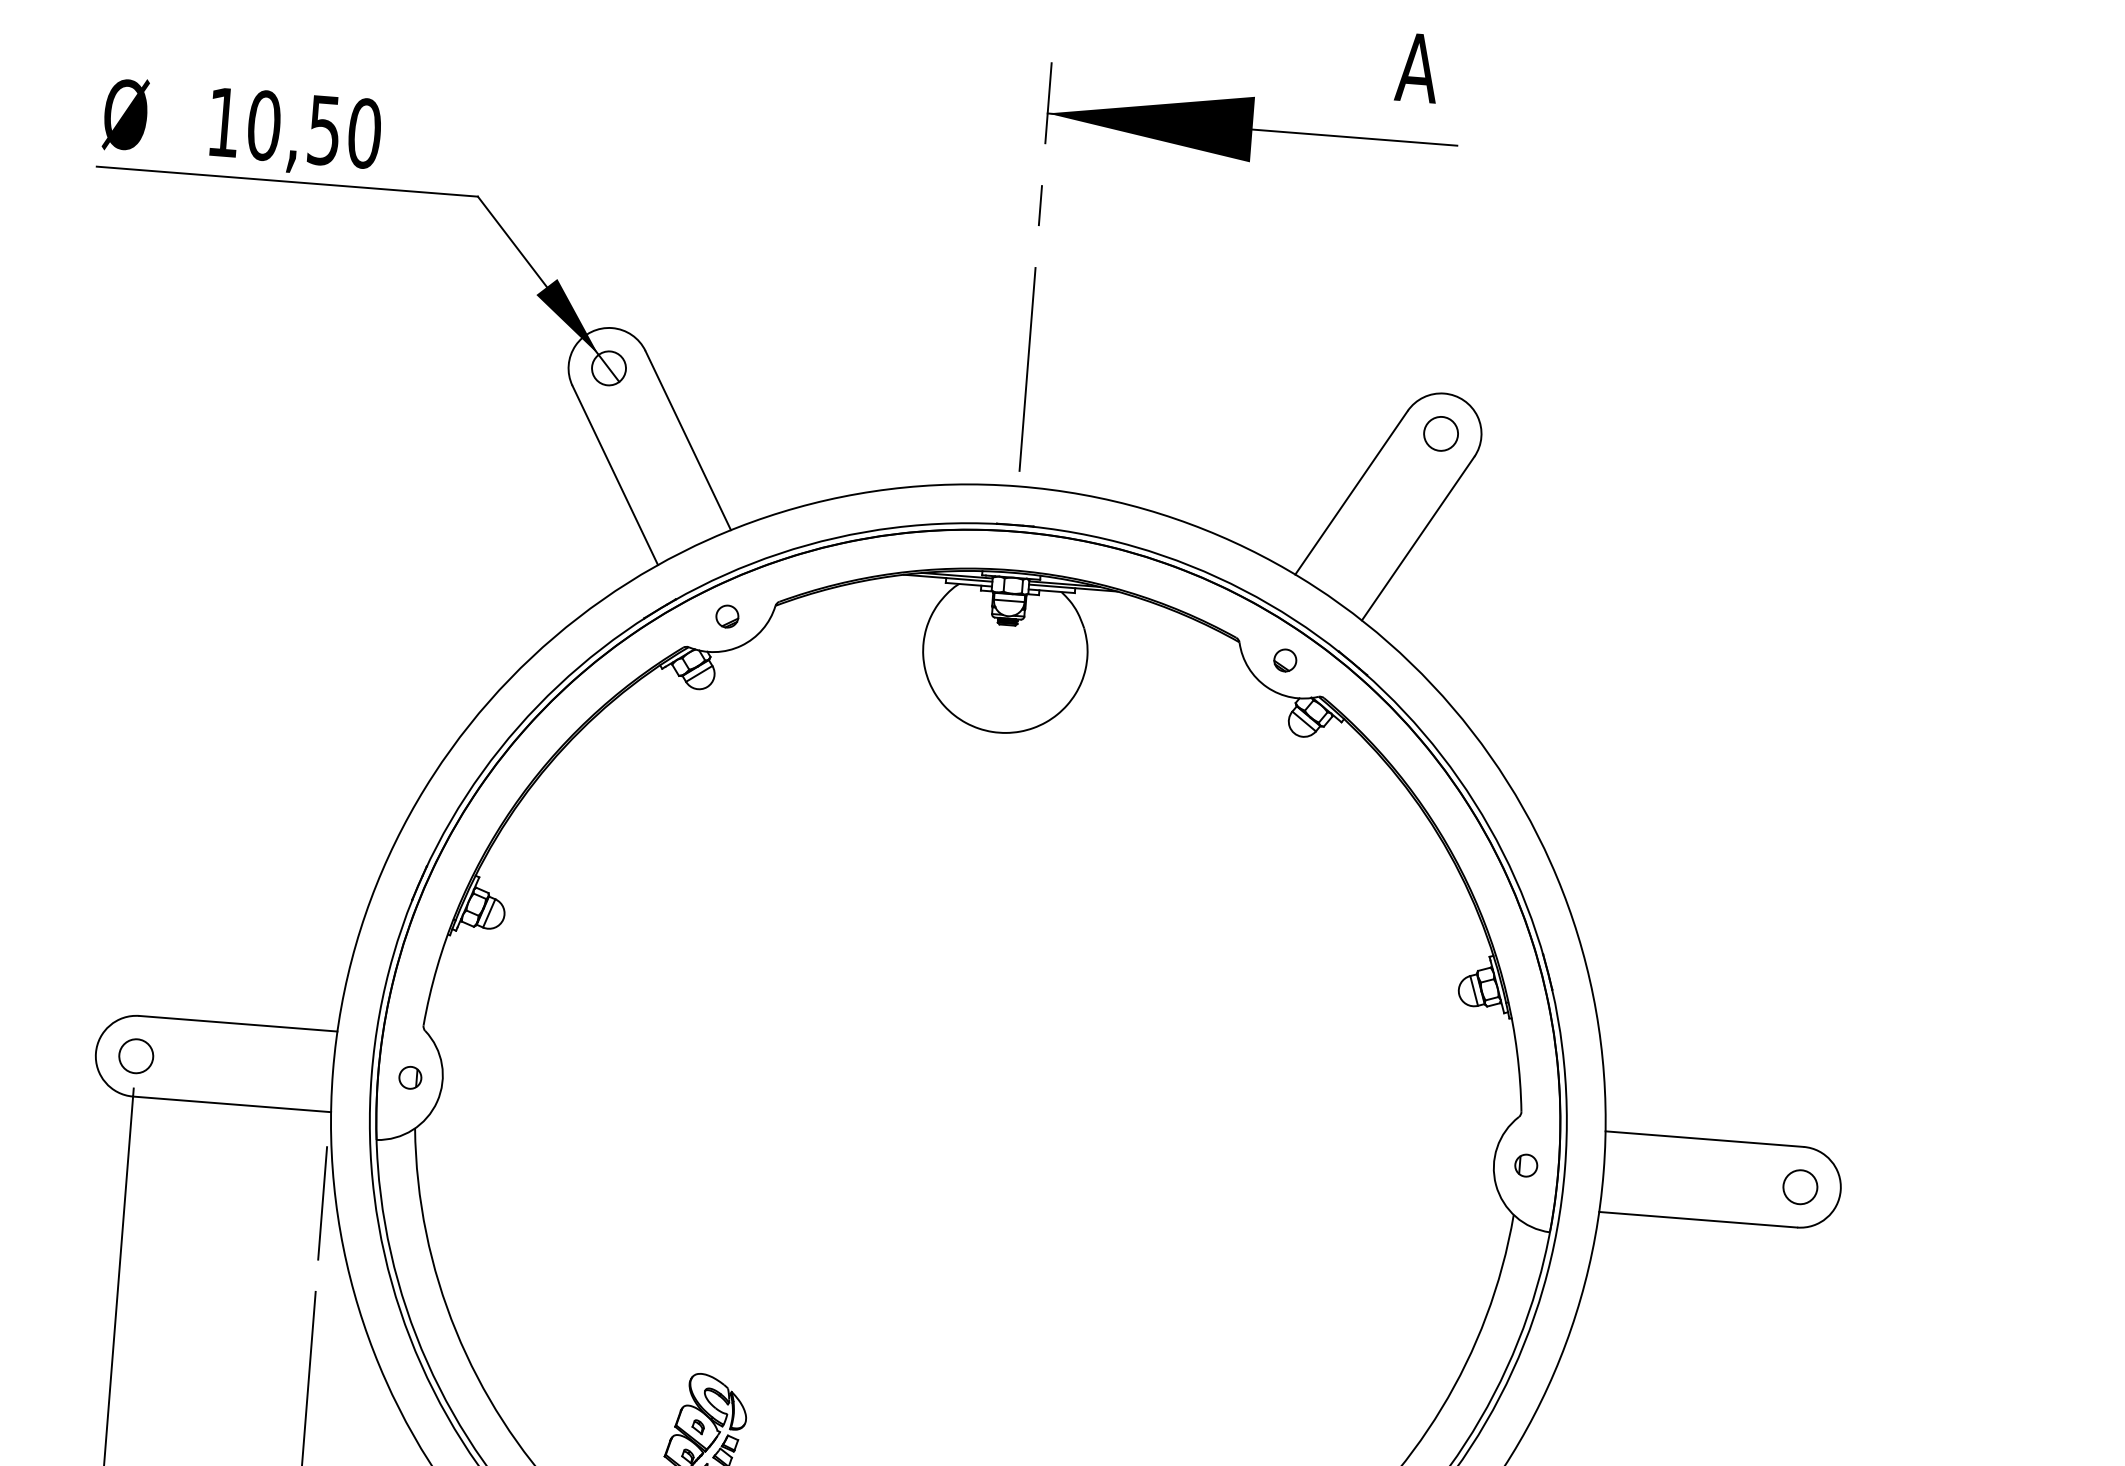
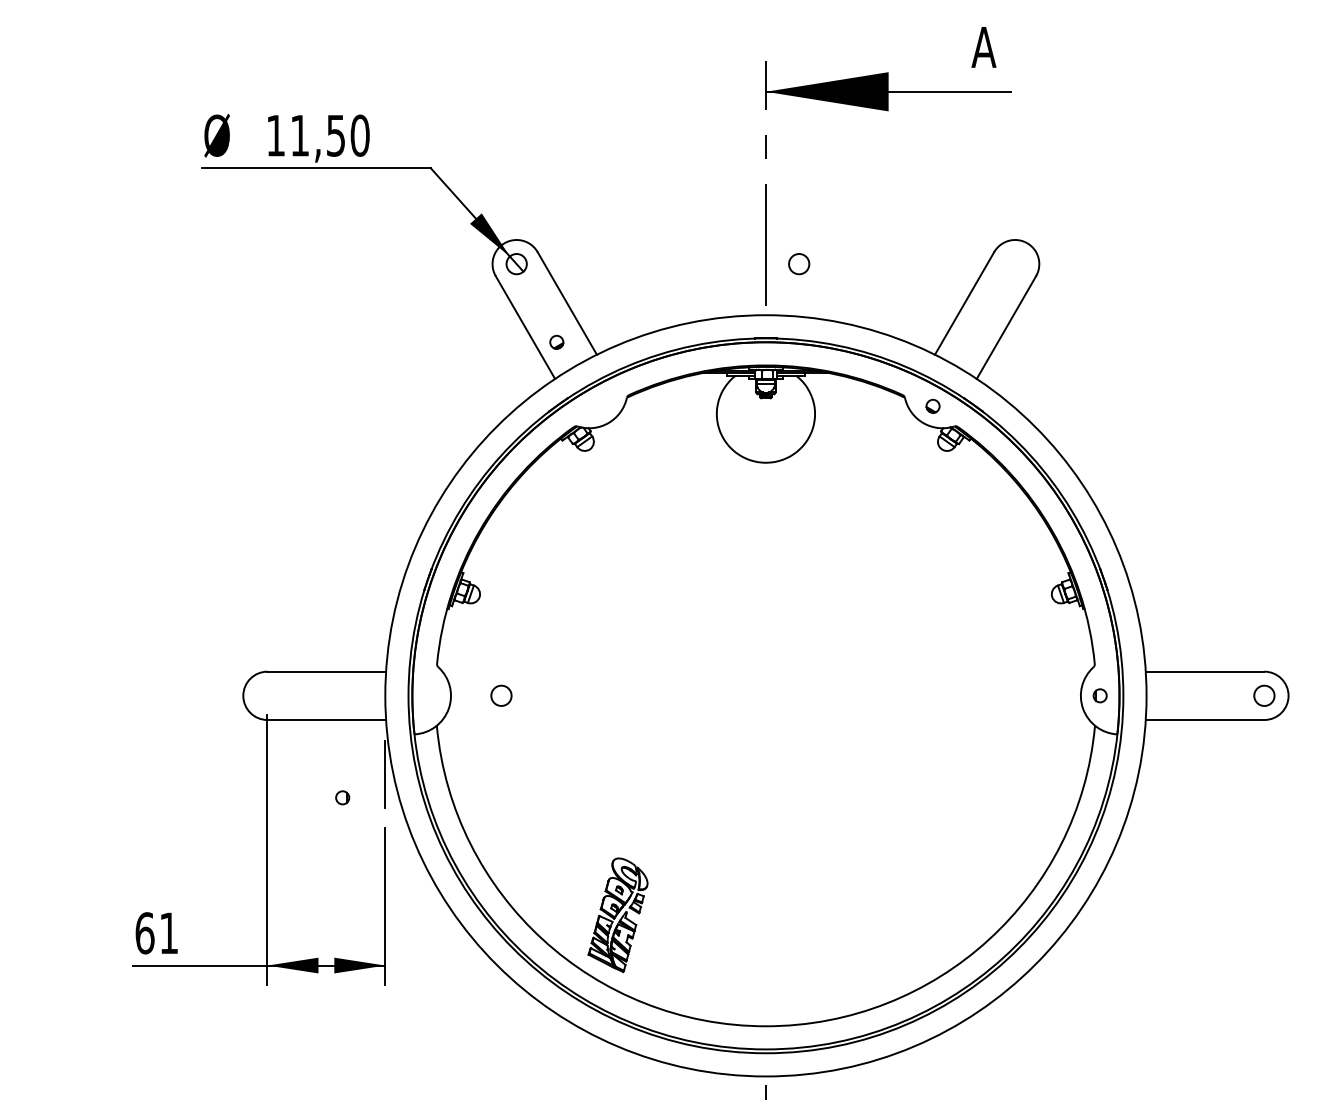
text: (263, 125) -> (299, 135), 10,50 -> 11,50
circle: (1441, 434) -> (799, 264), moved
part: (726, 615) -> (556, 341), moved
circle: (136, 1055) -> (501, 695), moved
circle: (410, 1077) -> (342, 797), moved

